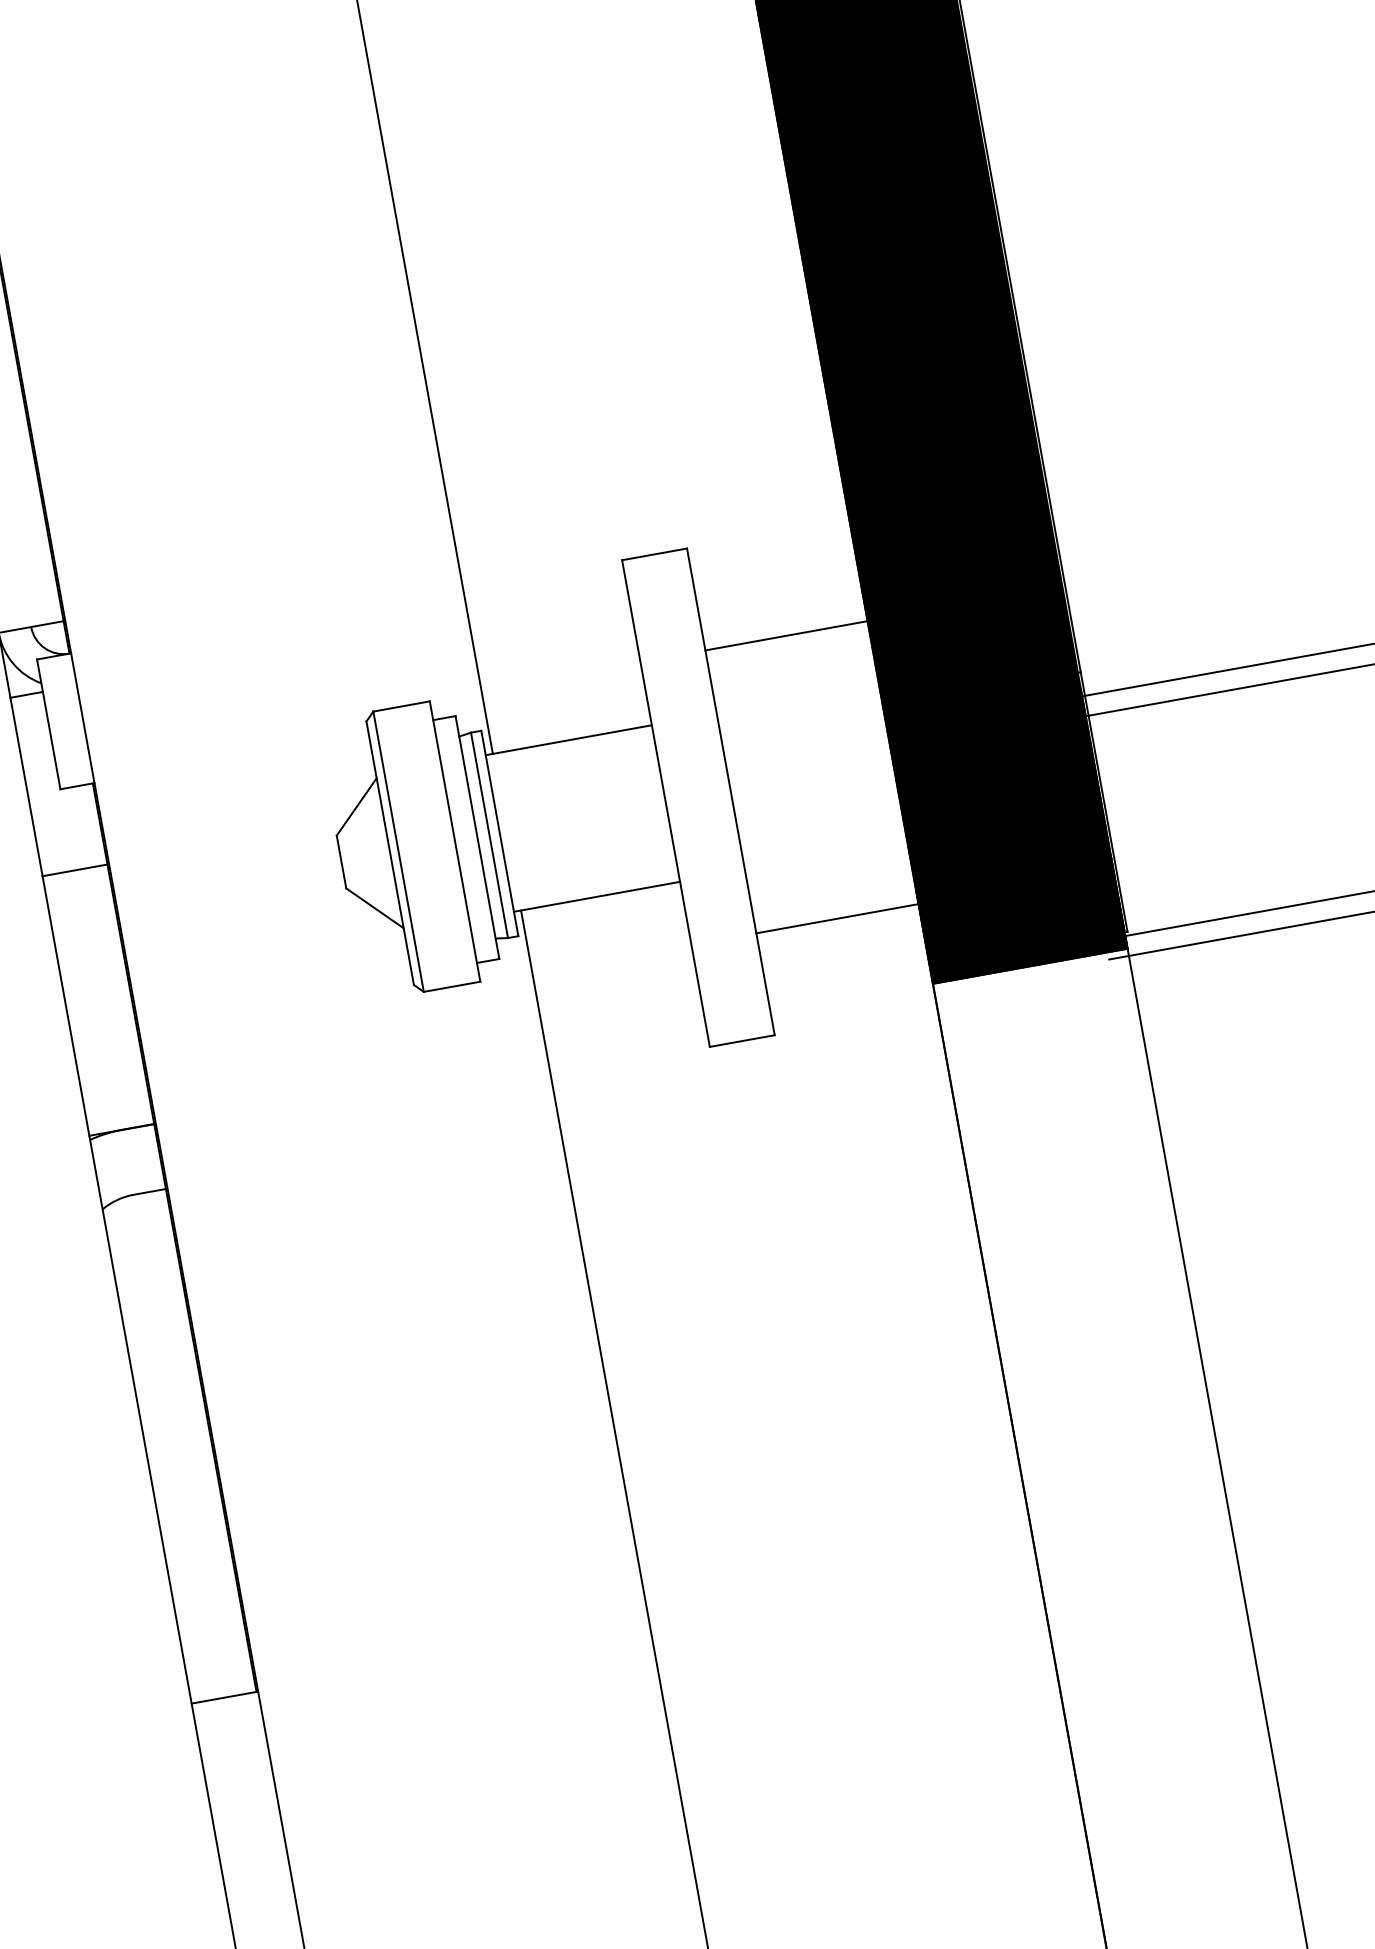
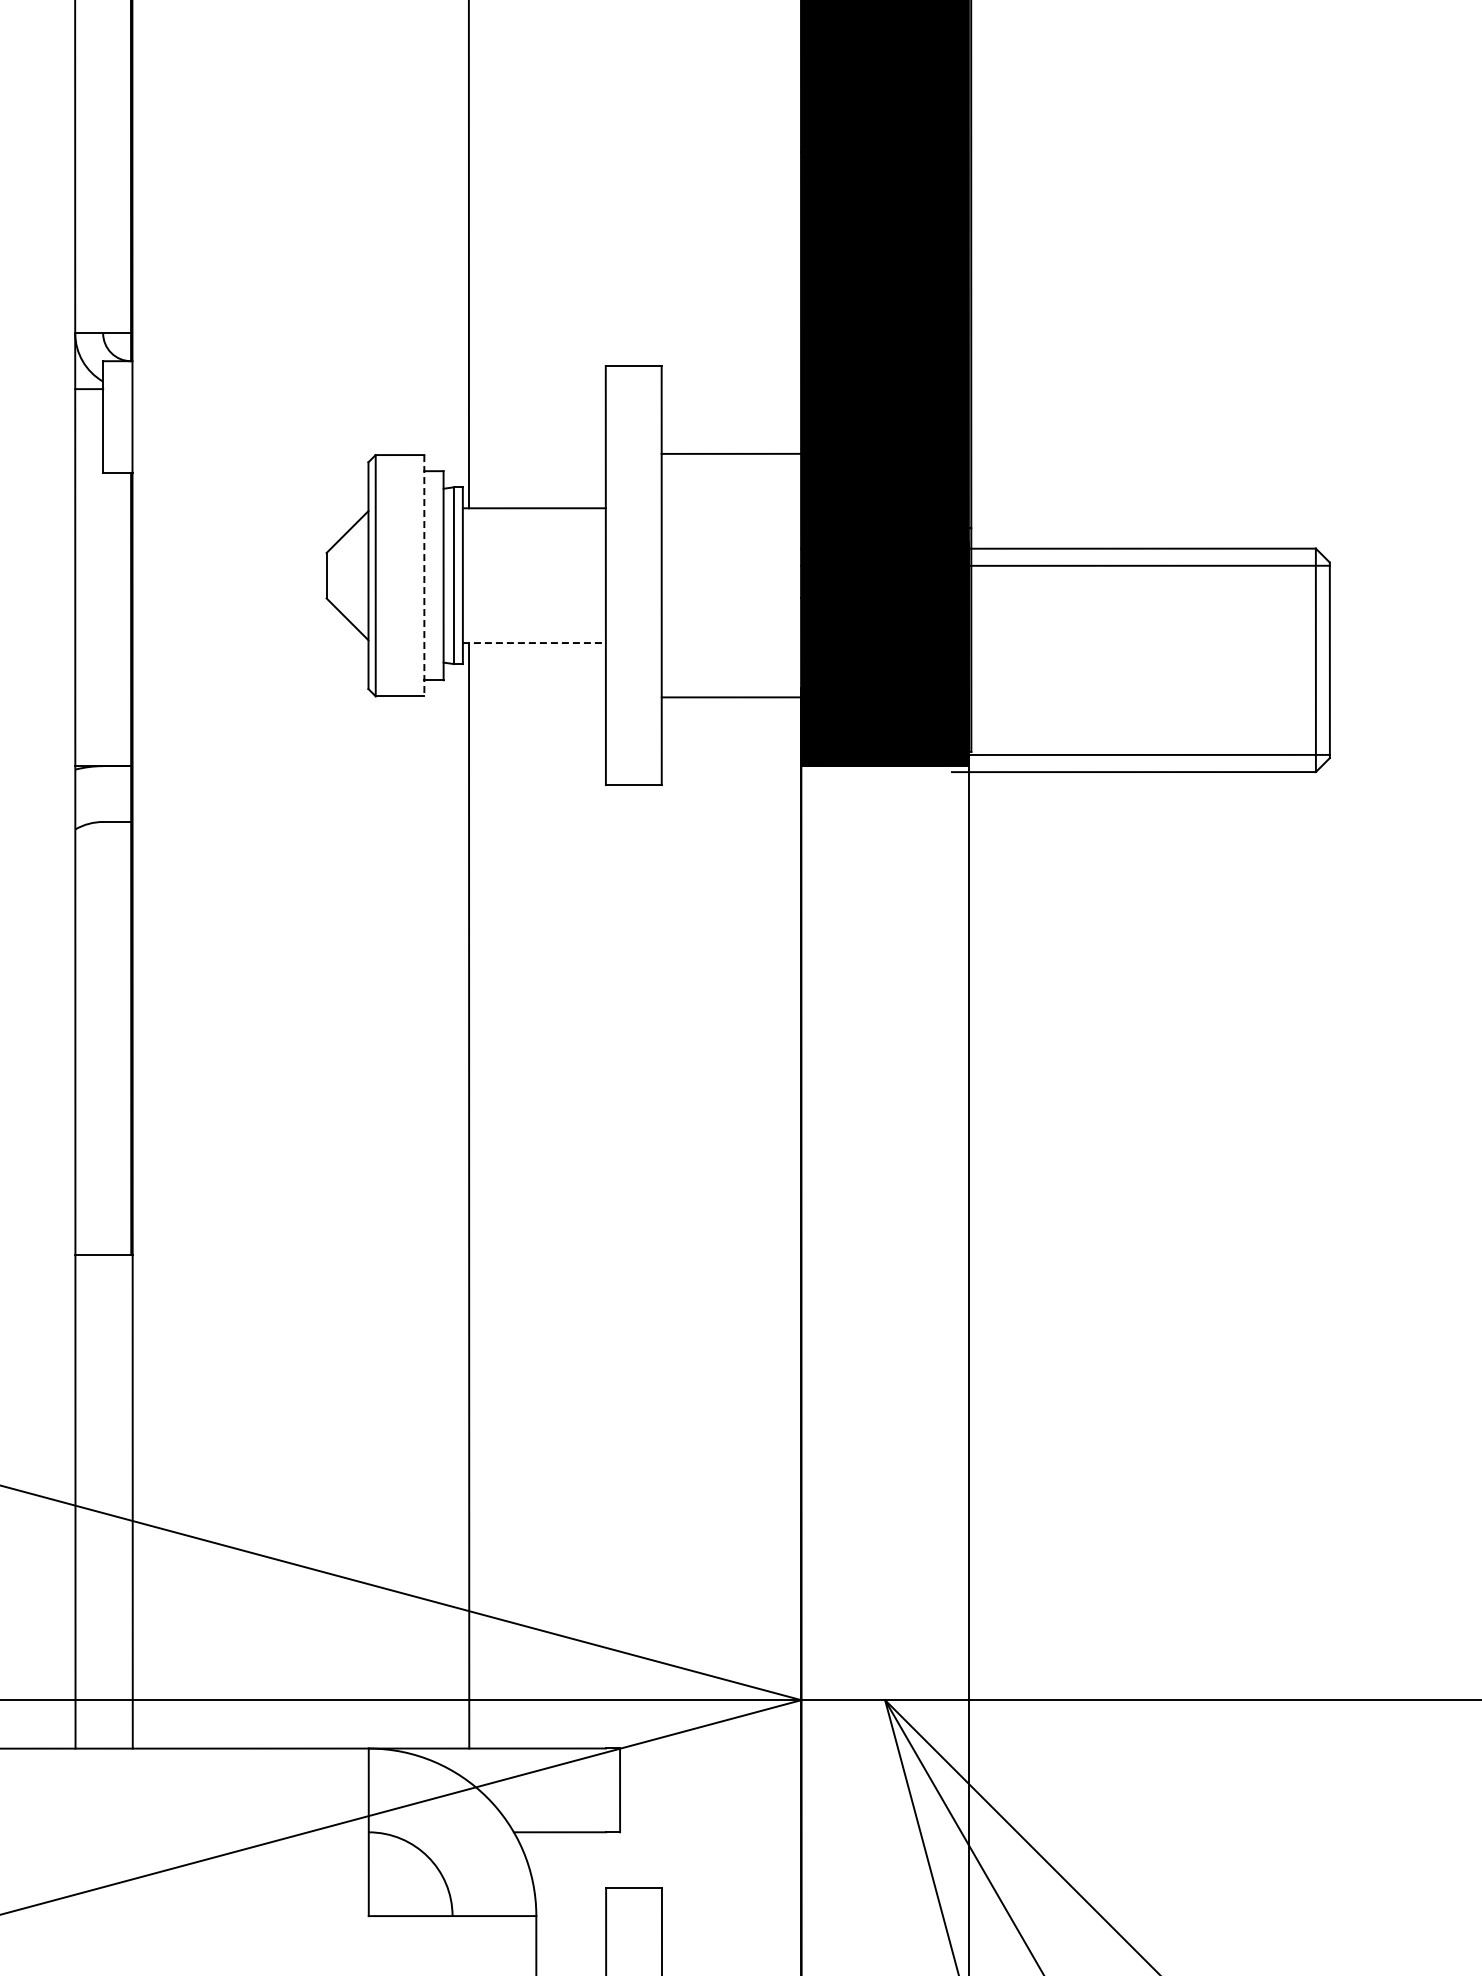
line: (455, 841) -> (424, 575), solid -> dashed
line: (75, 870) -> (103, 542), removed
line: (597, 897) -> (534, 643), solid -> dashed

